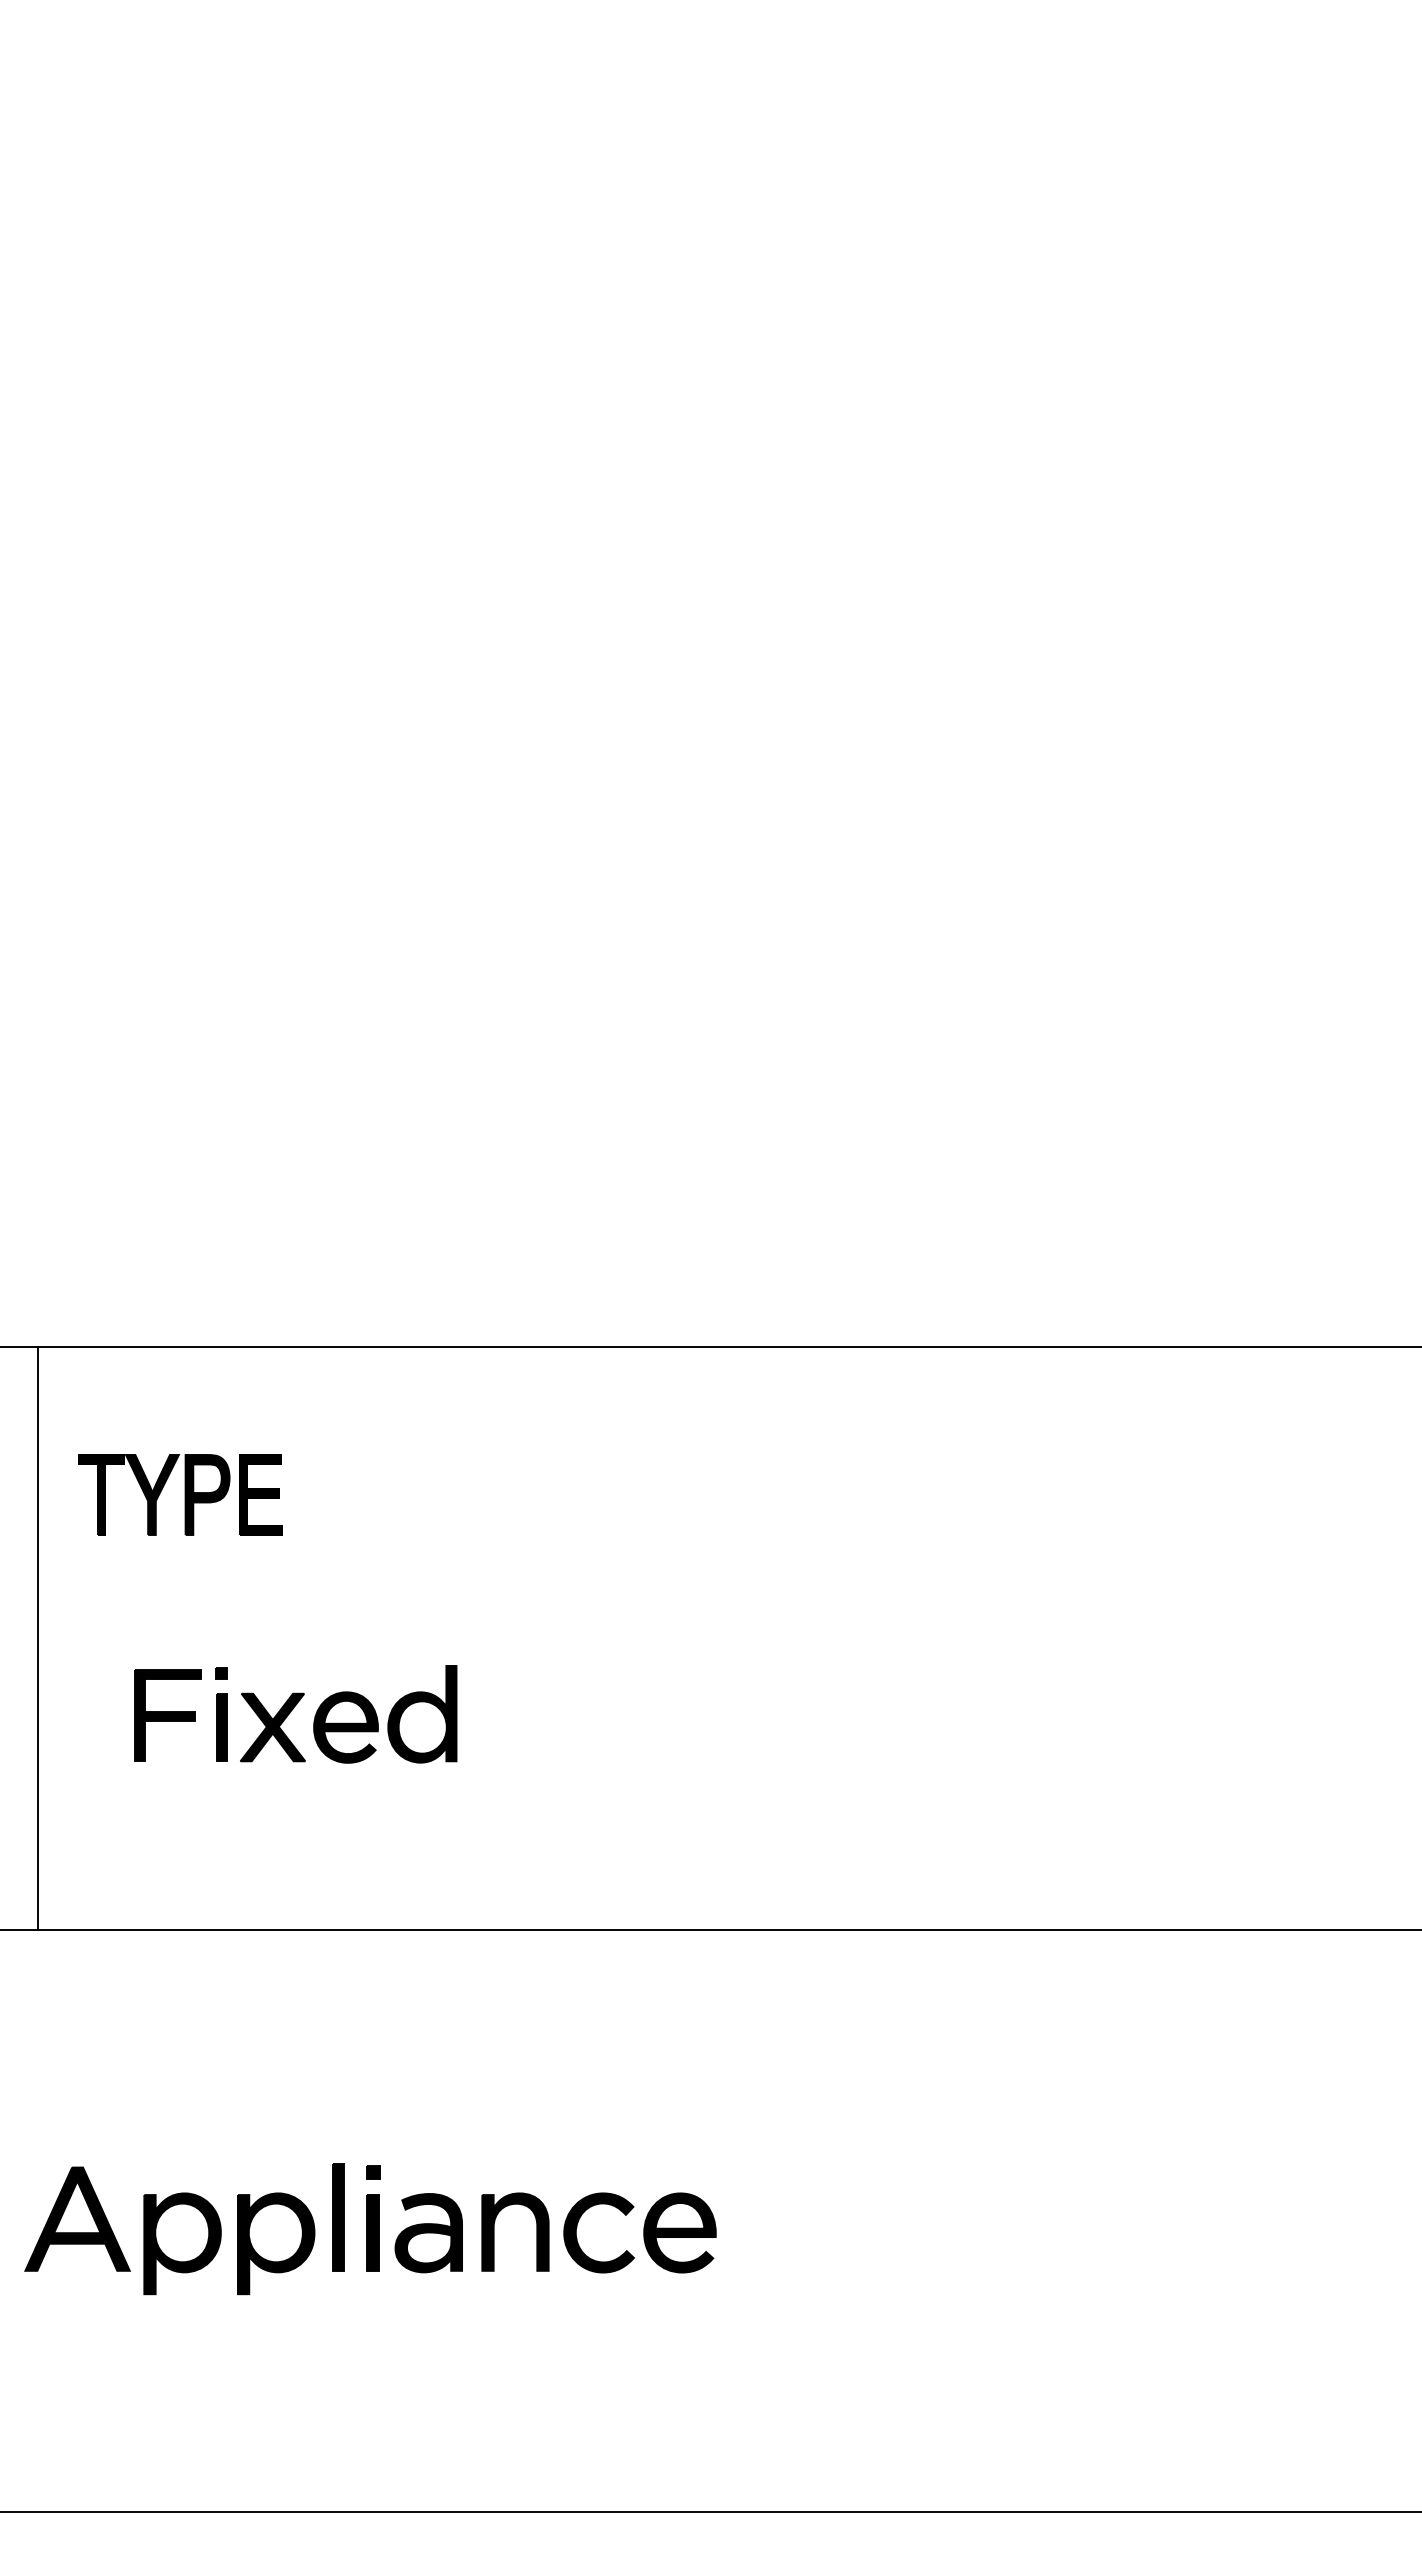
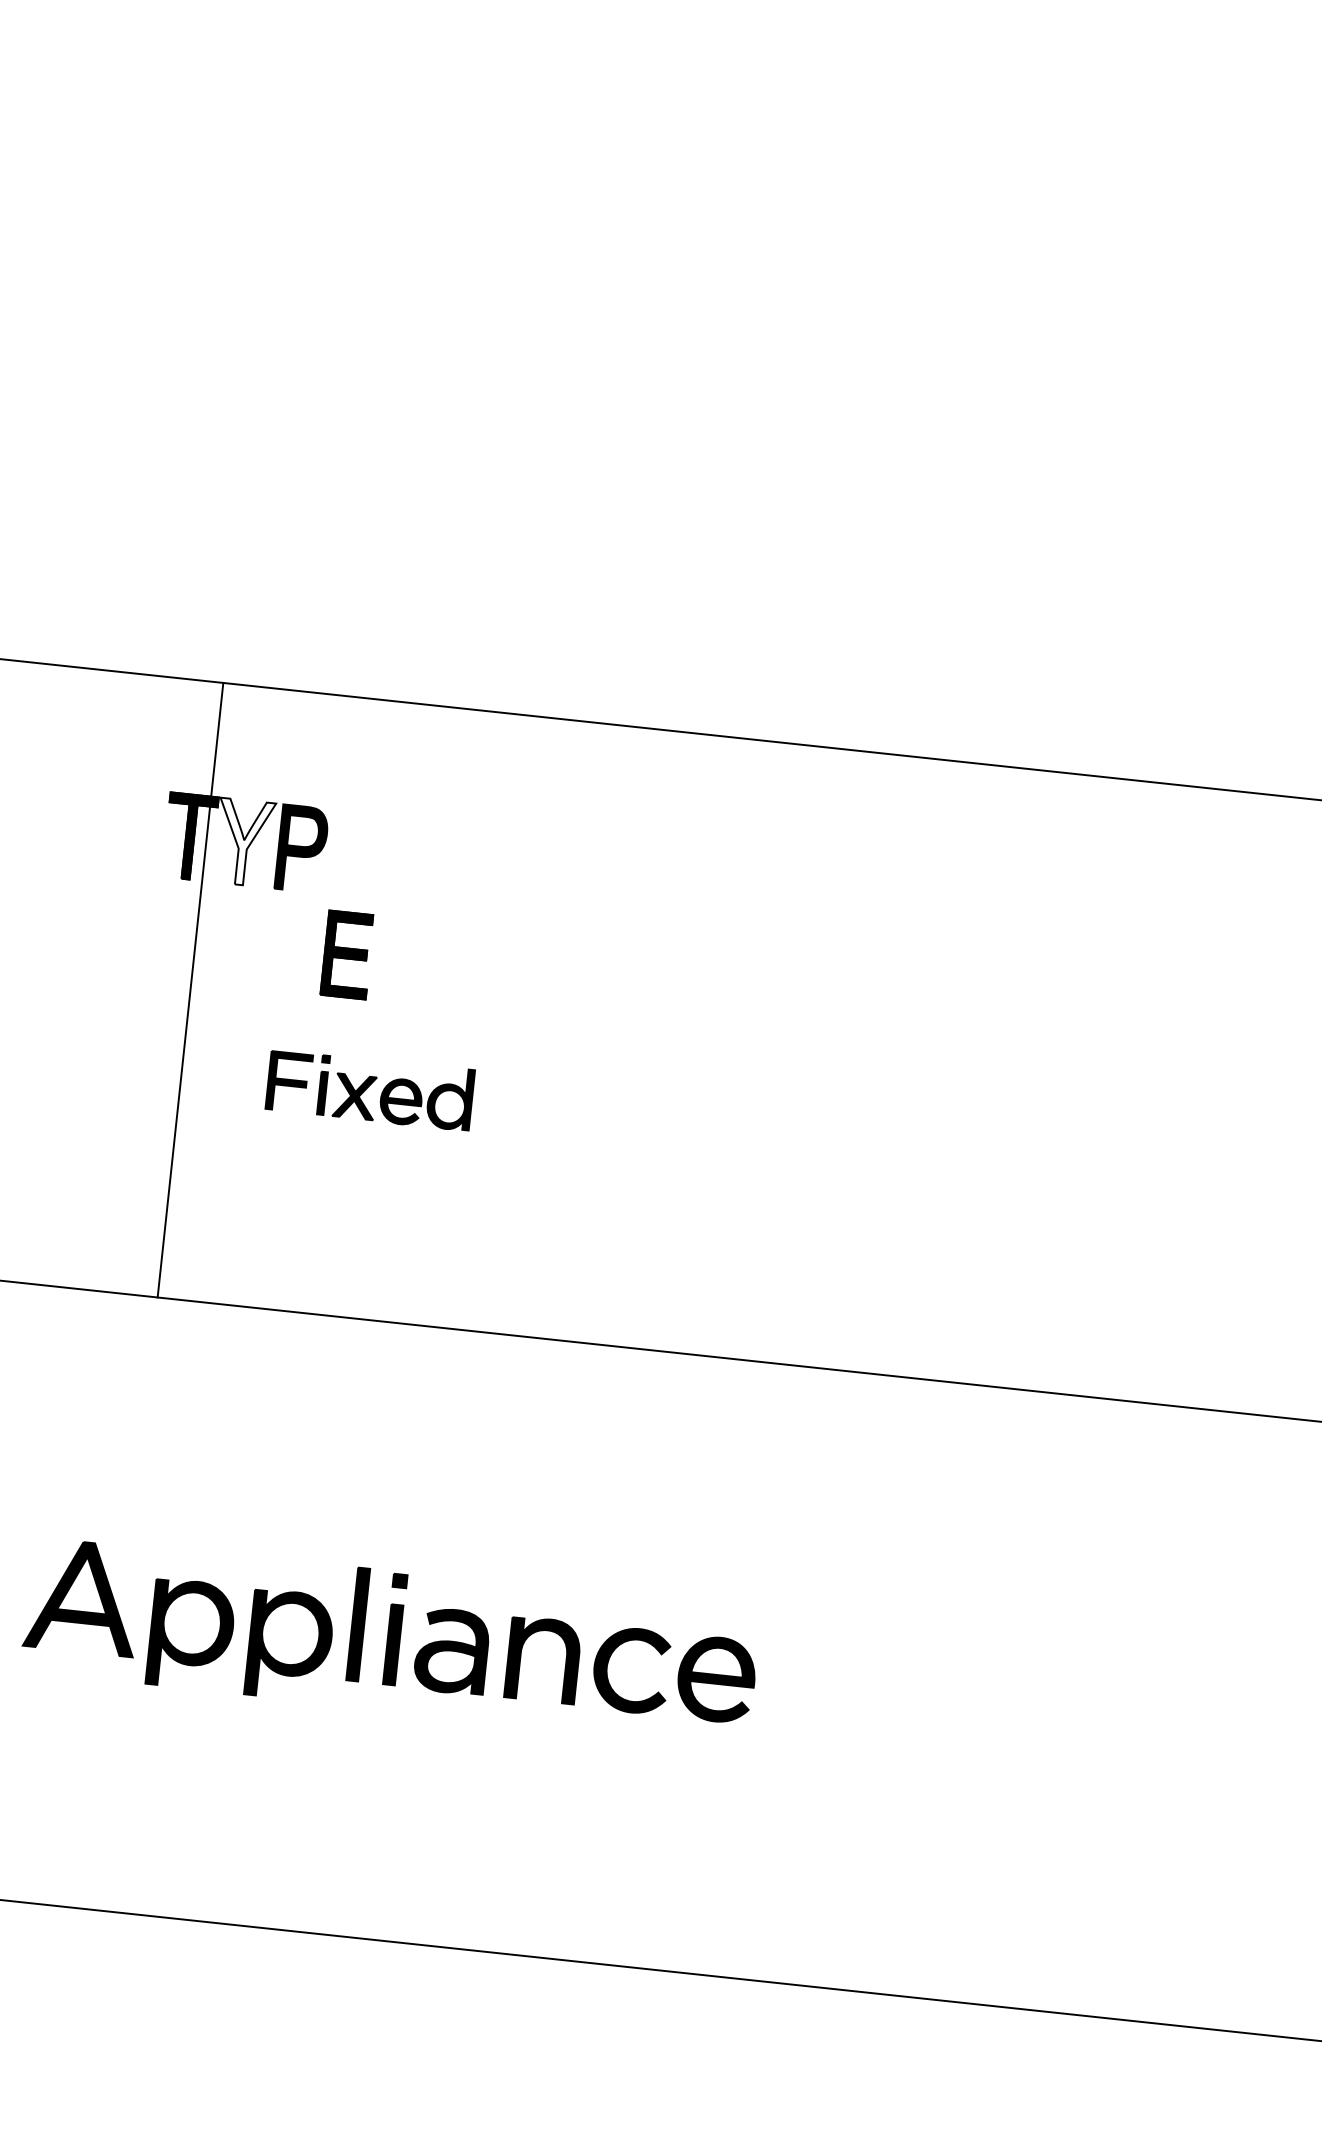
fill: (152, 1494) -> (244, 842), removed
part: (260, 1494) -> (347, 954), moved
line: (38, 1638) -> (190, 989), moved
part: (295, 1714) -> (369, 1090), size x0.6

